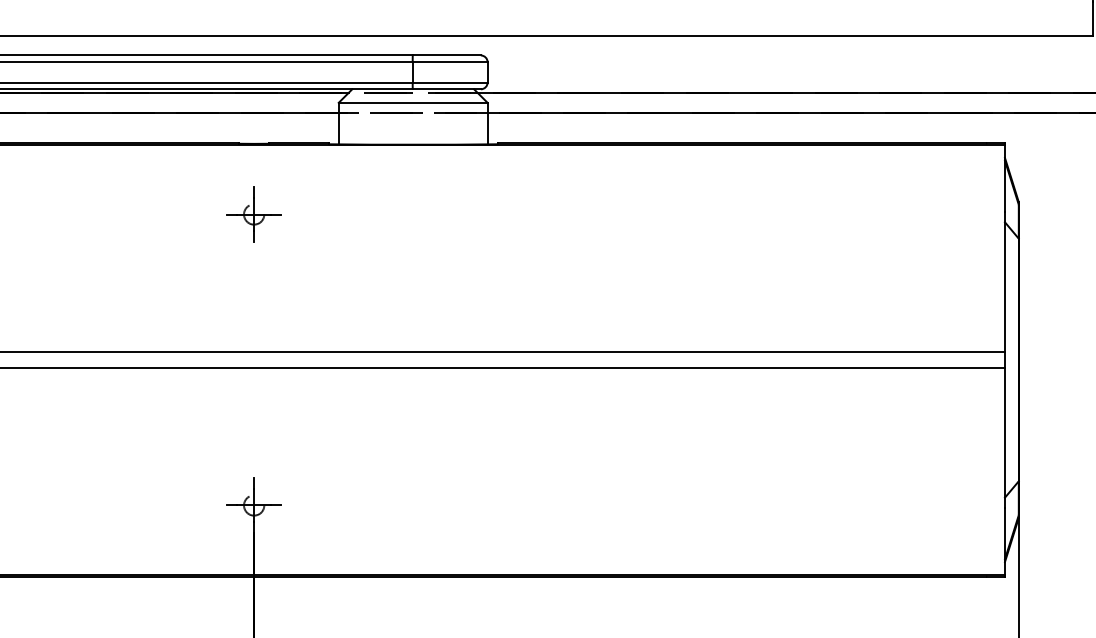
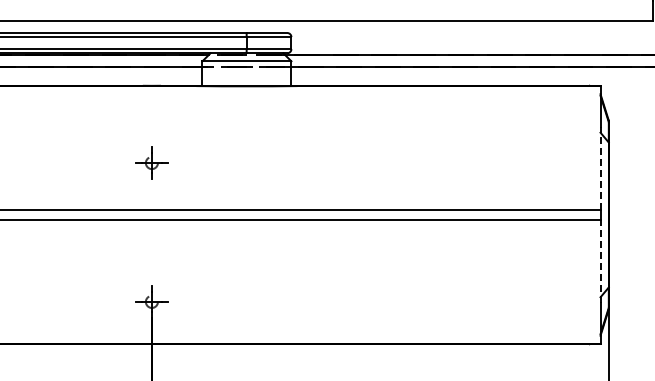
part: (253, 213) -> (151, 162), moved
line: (1004, 282) -> (600, 168), solid -> dashed
line: (1004, 437) -> (600, 261), solid -> dashed

